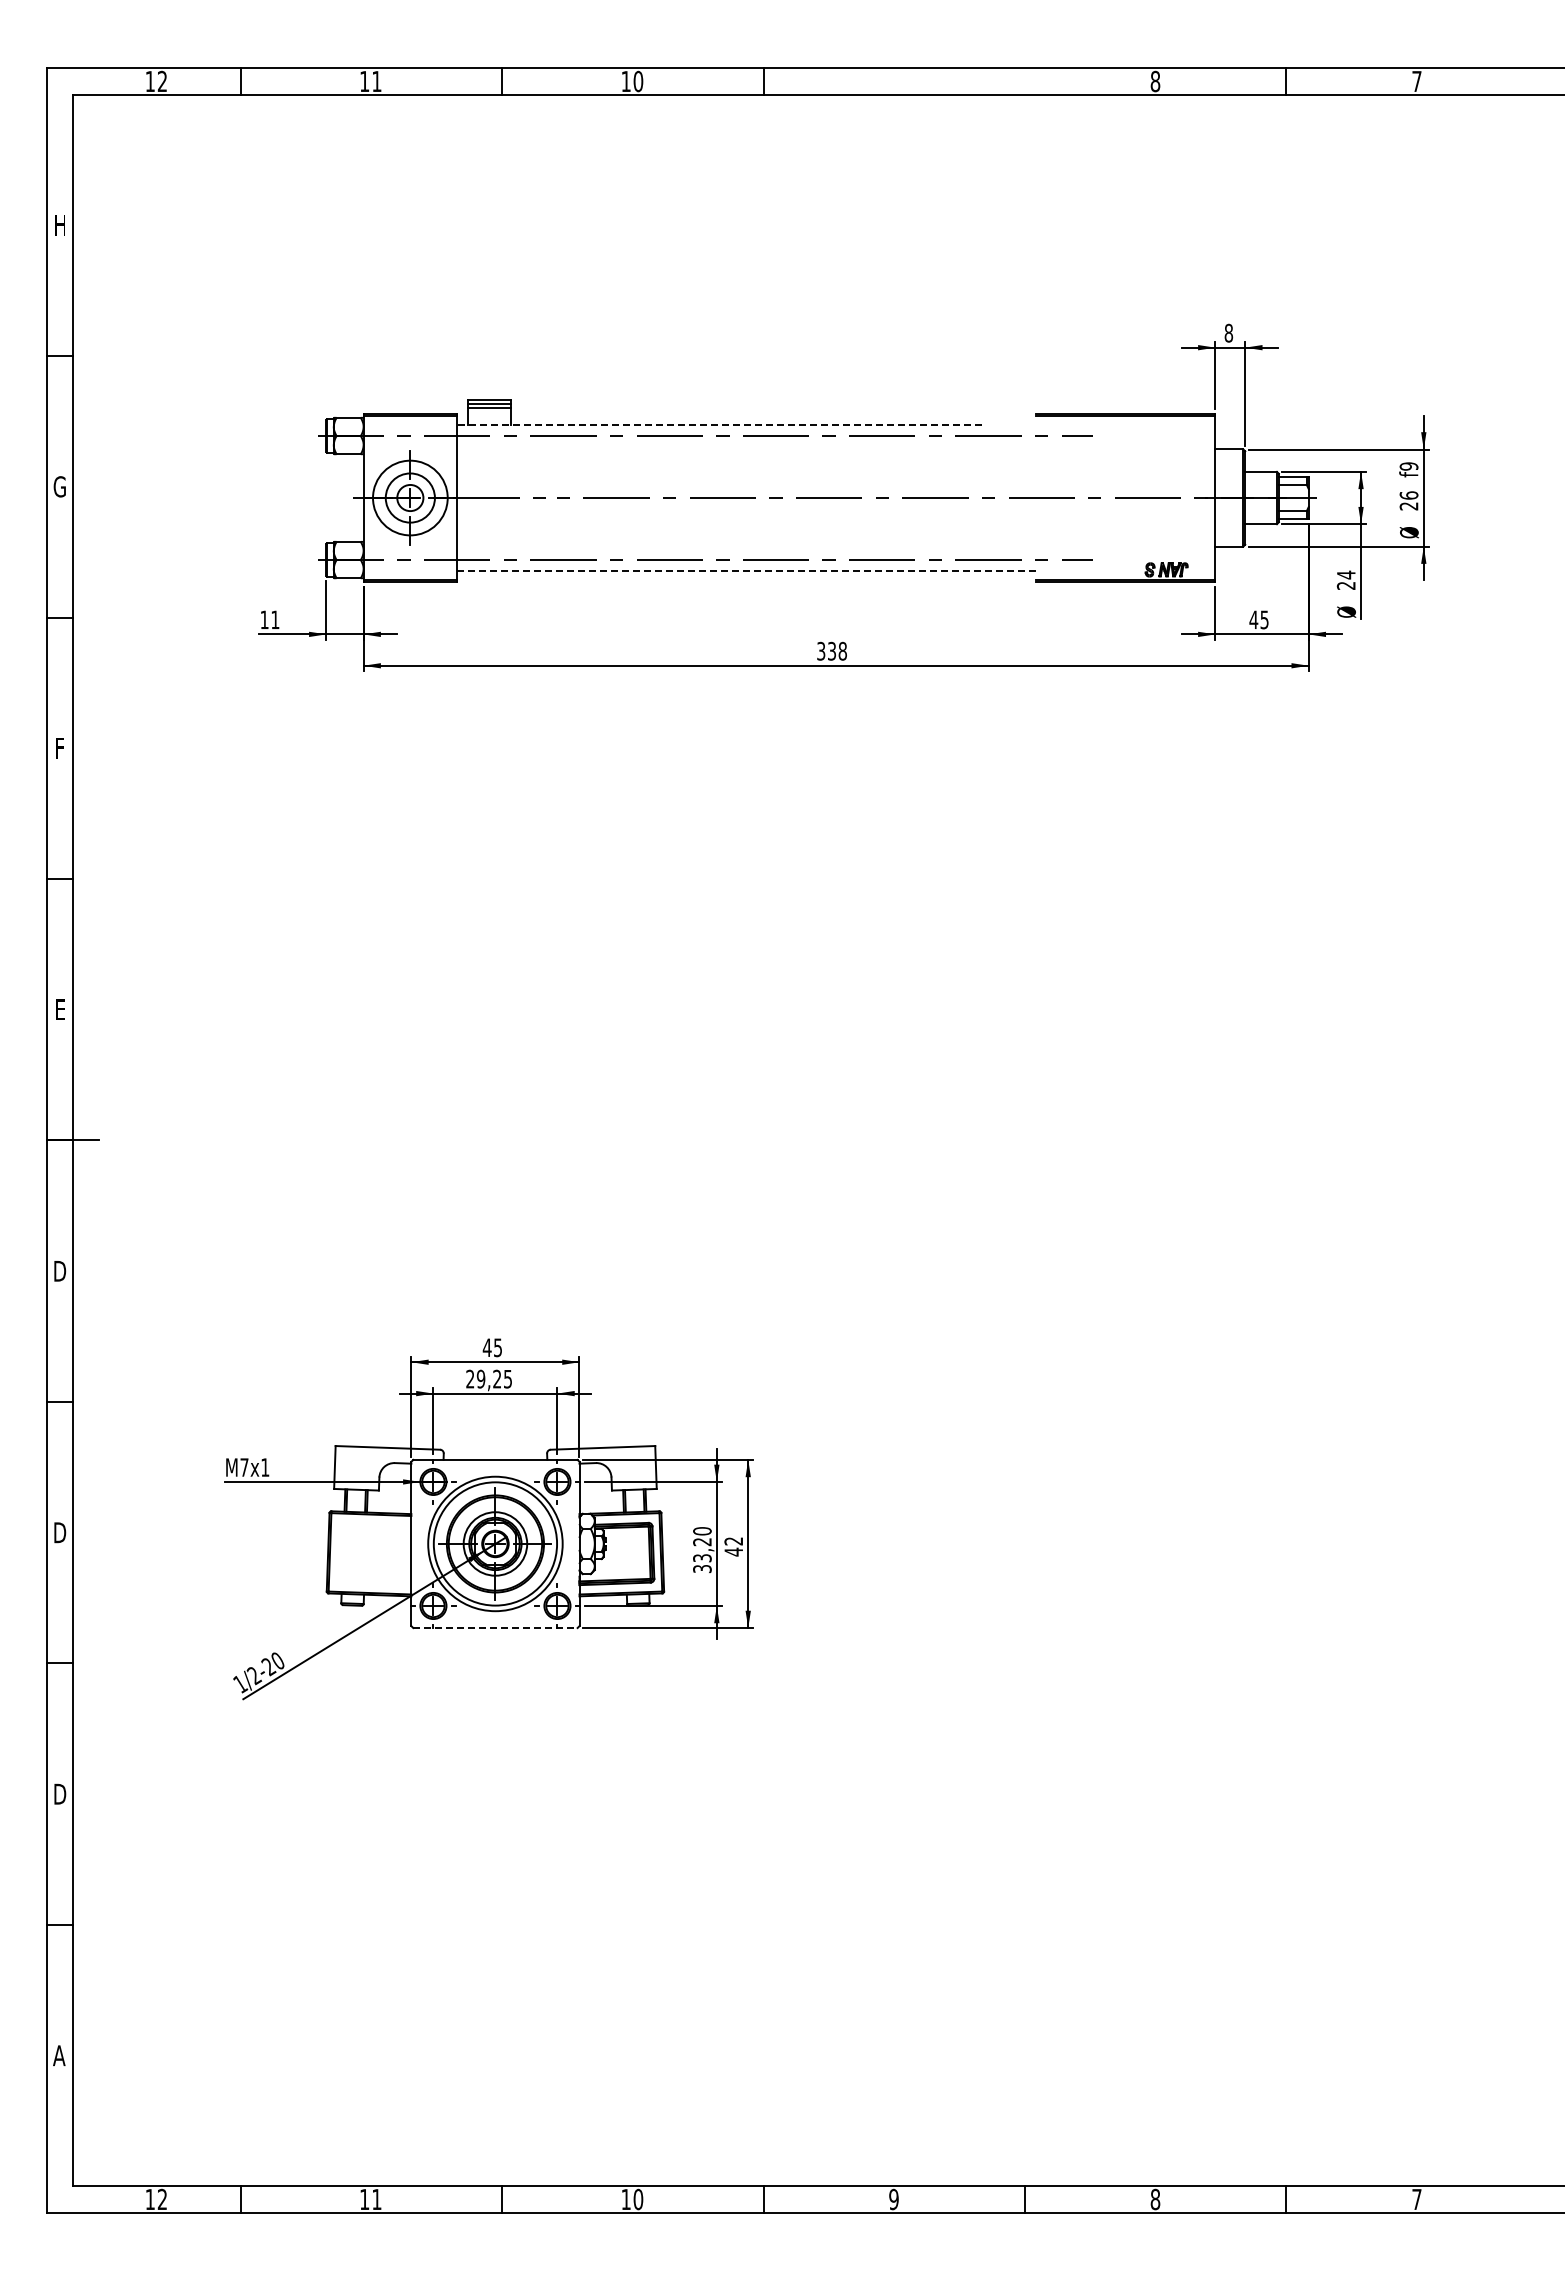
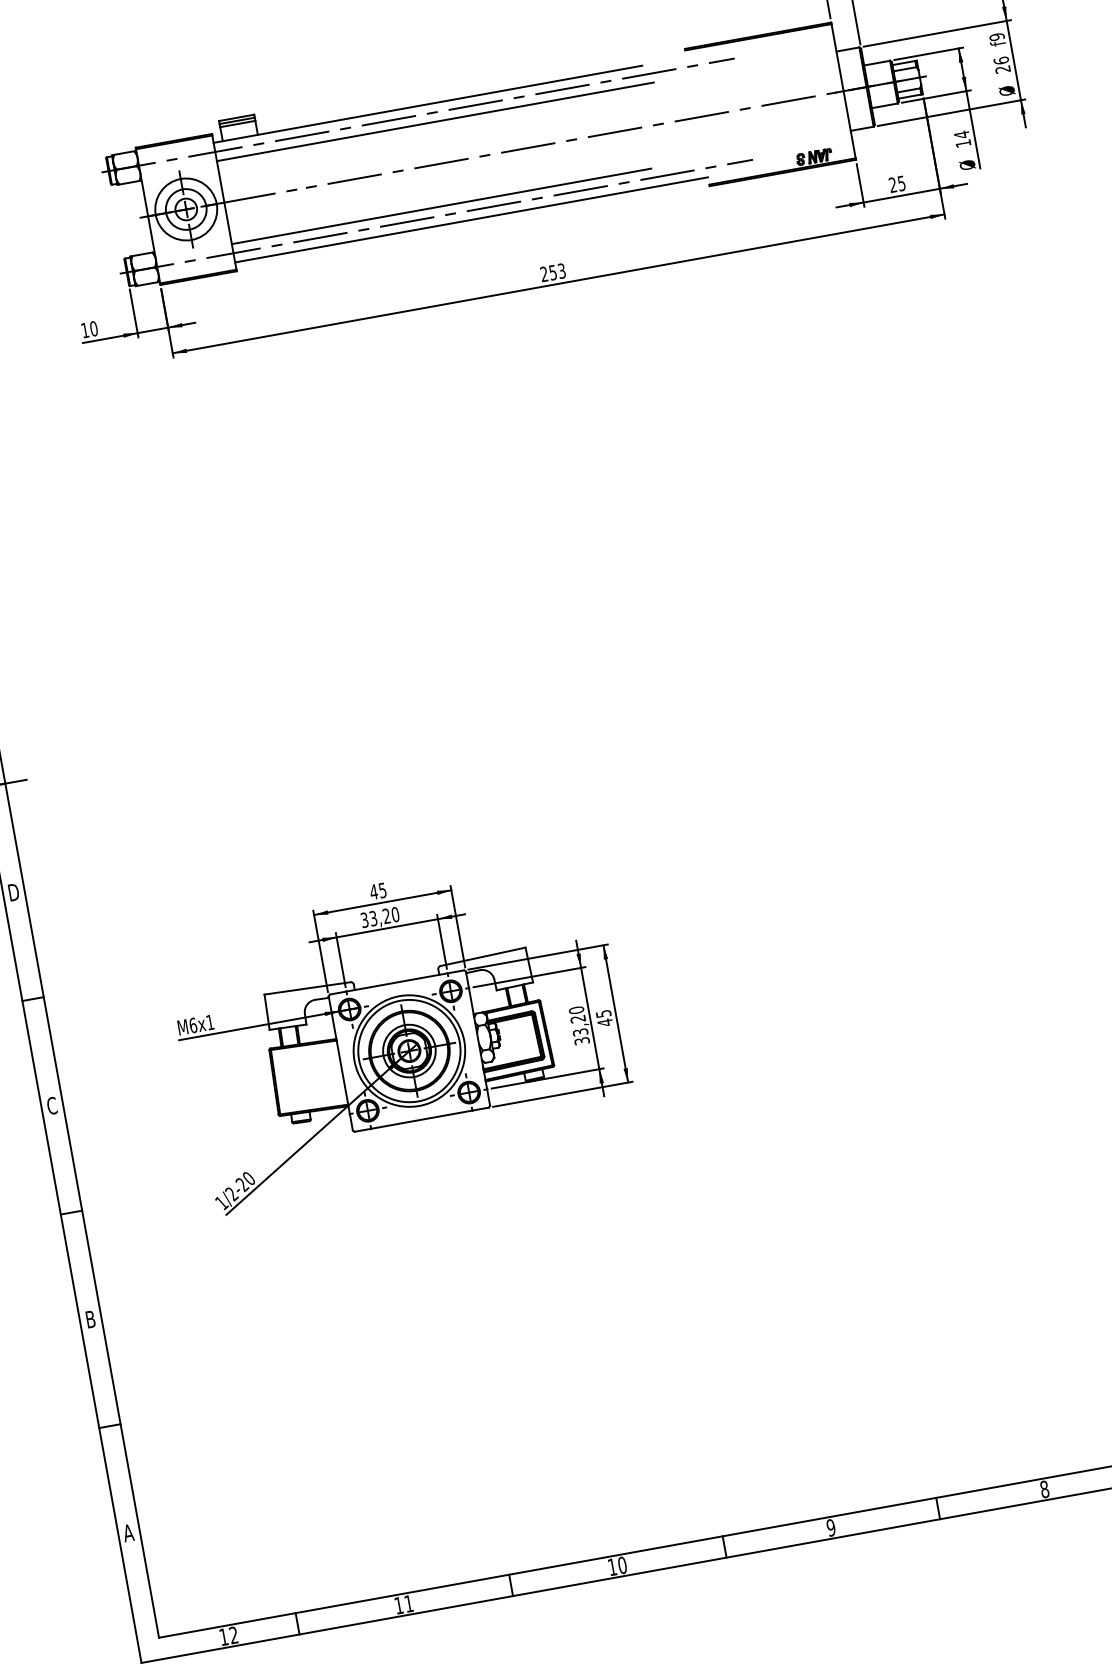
line: (718, 424) -> (427, 104), dashed -> solid
line: (724, 447) -> (435, 122), added
line: (713, 548) -> (441, 206), added
line: (747, 571) -> (472, 219), dashed -> solid
text: (1345, 585) -> (962, 143), 24 -> 14
text: (275, 619) -> (93, 328), 11 -> 10
text: (1253, 619) -> (892, 184), 45 -> 25
text: (831, 650) -> (552, 272), 338 -> 253
text: (489, 1378) -> (380, 916), 29,25 -> 33,20
text: (244, 1467) -> (193, 1025), M7x1 -> M6x1
text: (60, 1532) -> (52, 1105), D -> C
text: (733, 1541) -> (603, 1014), 42 -> 45
line: (495, 1628) -> (421, 1120), dashed -> solid
text: (60, 1794) -> (91, 1319), D -> B

